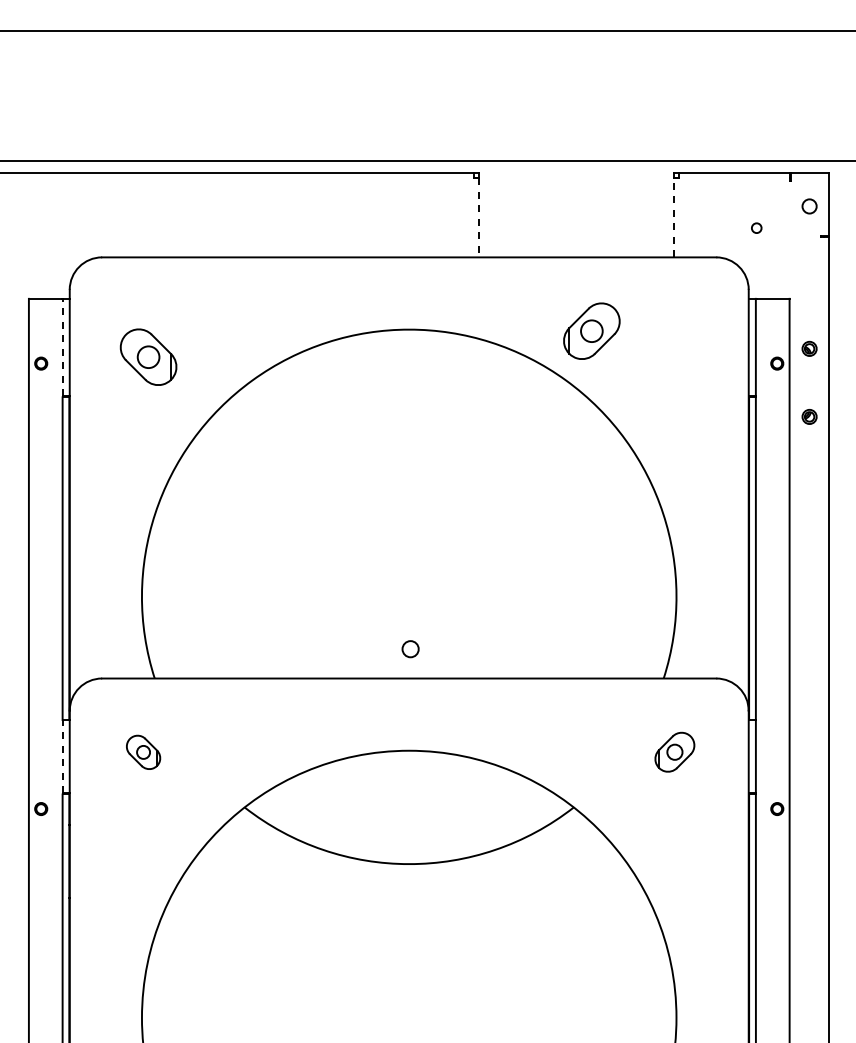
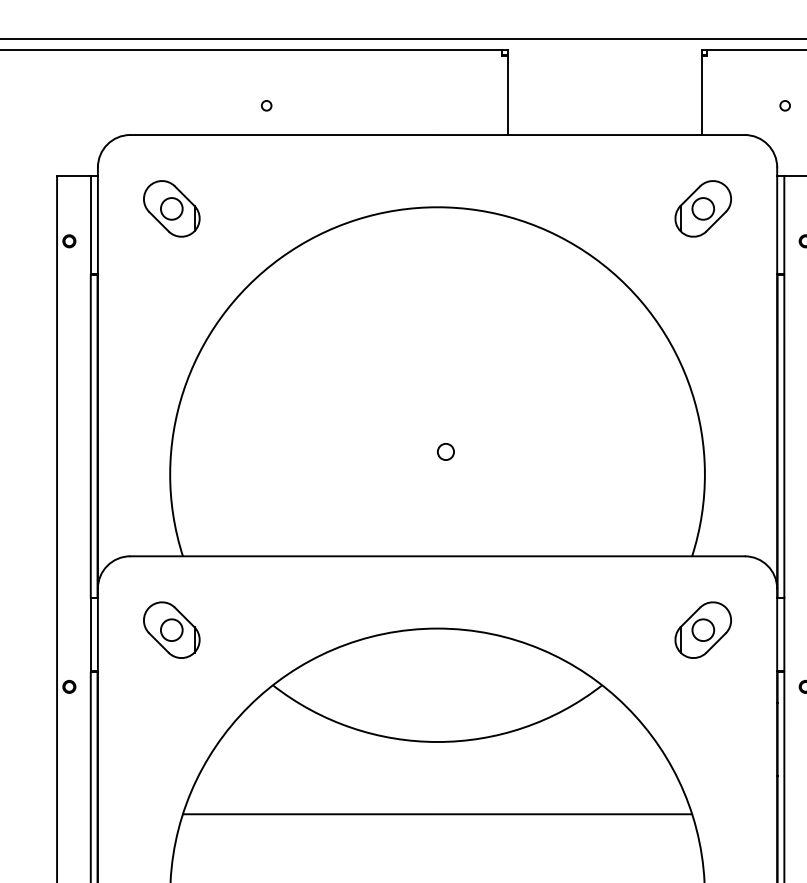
line: (479, 217) -> (507, 95), dashed -> solid
line: (673, 217) -> (701, 95), dashed -> solid
circle: (238, 227) -> (266, 105), added
part: (591, 330) -> (702, 208), moved
line: (62, 347) -> (90, 225), dashed -> solid
part: (148, 356) -> (171, 208), moved
circle: (410, 649) -> (445, 452), moved
part: (674, 751) -> (702, 629), size x1.43
part: (143, 752) -> (171, 630), size x1.67
line: (62, 756) -> (90, 634), dashed -> solid
line: (408, 936) -> (436, 814), added

